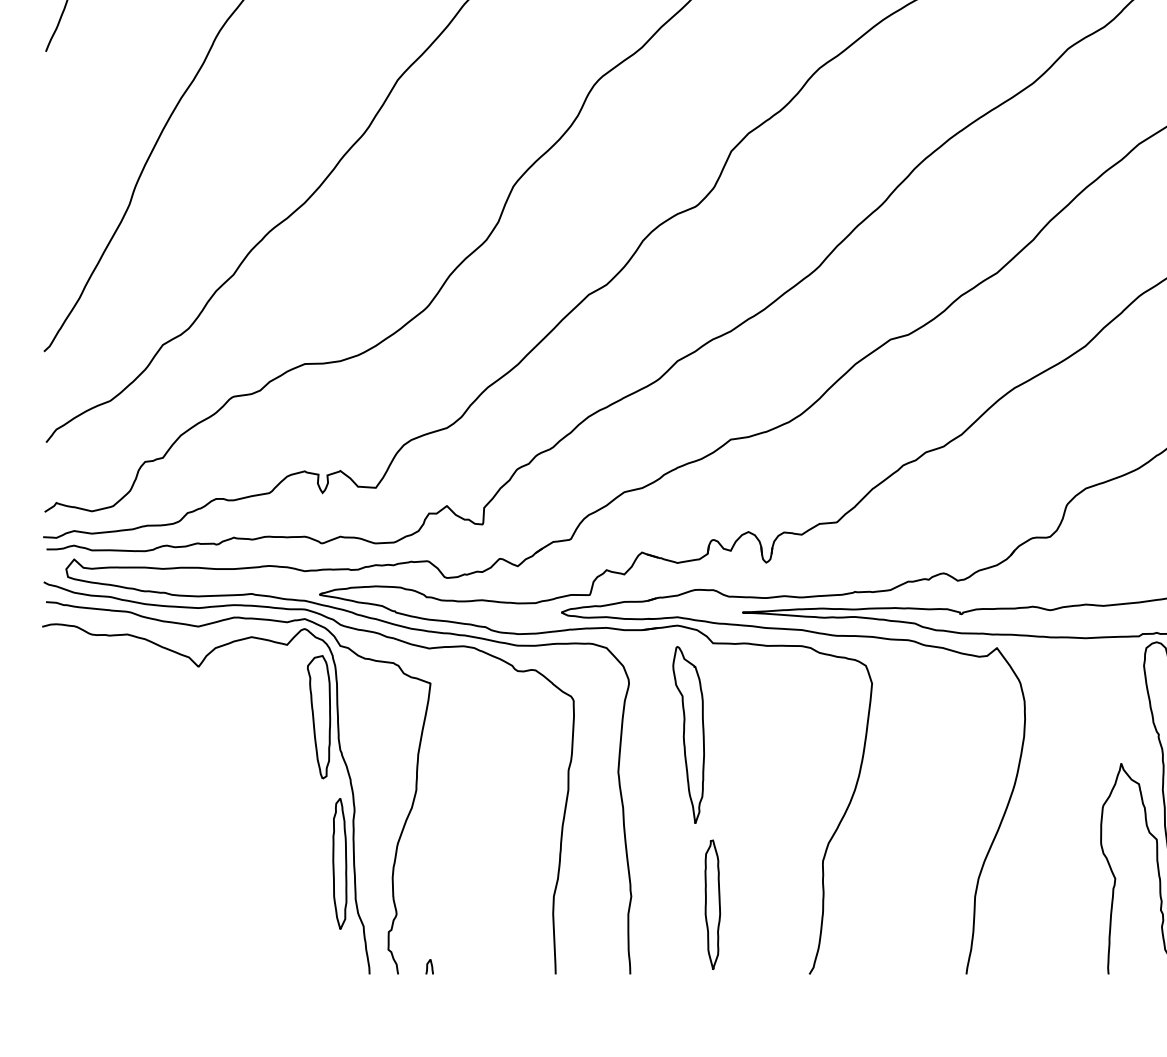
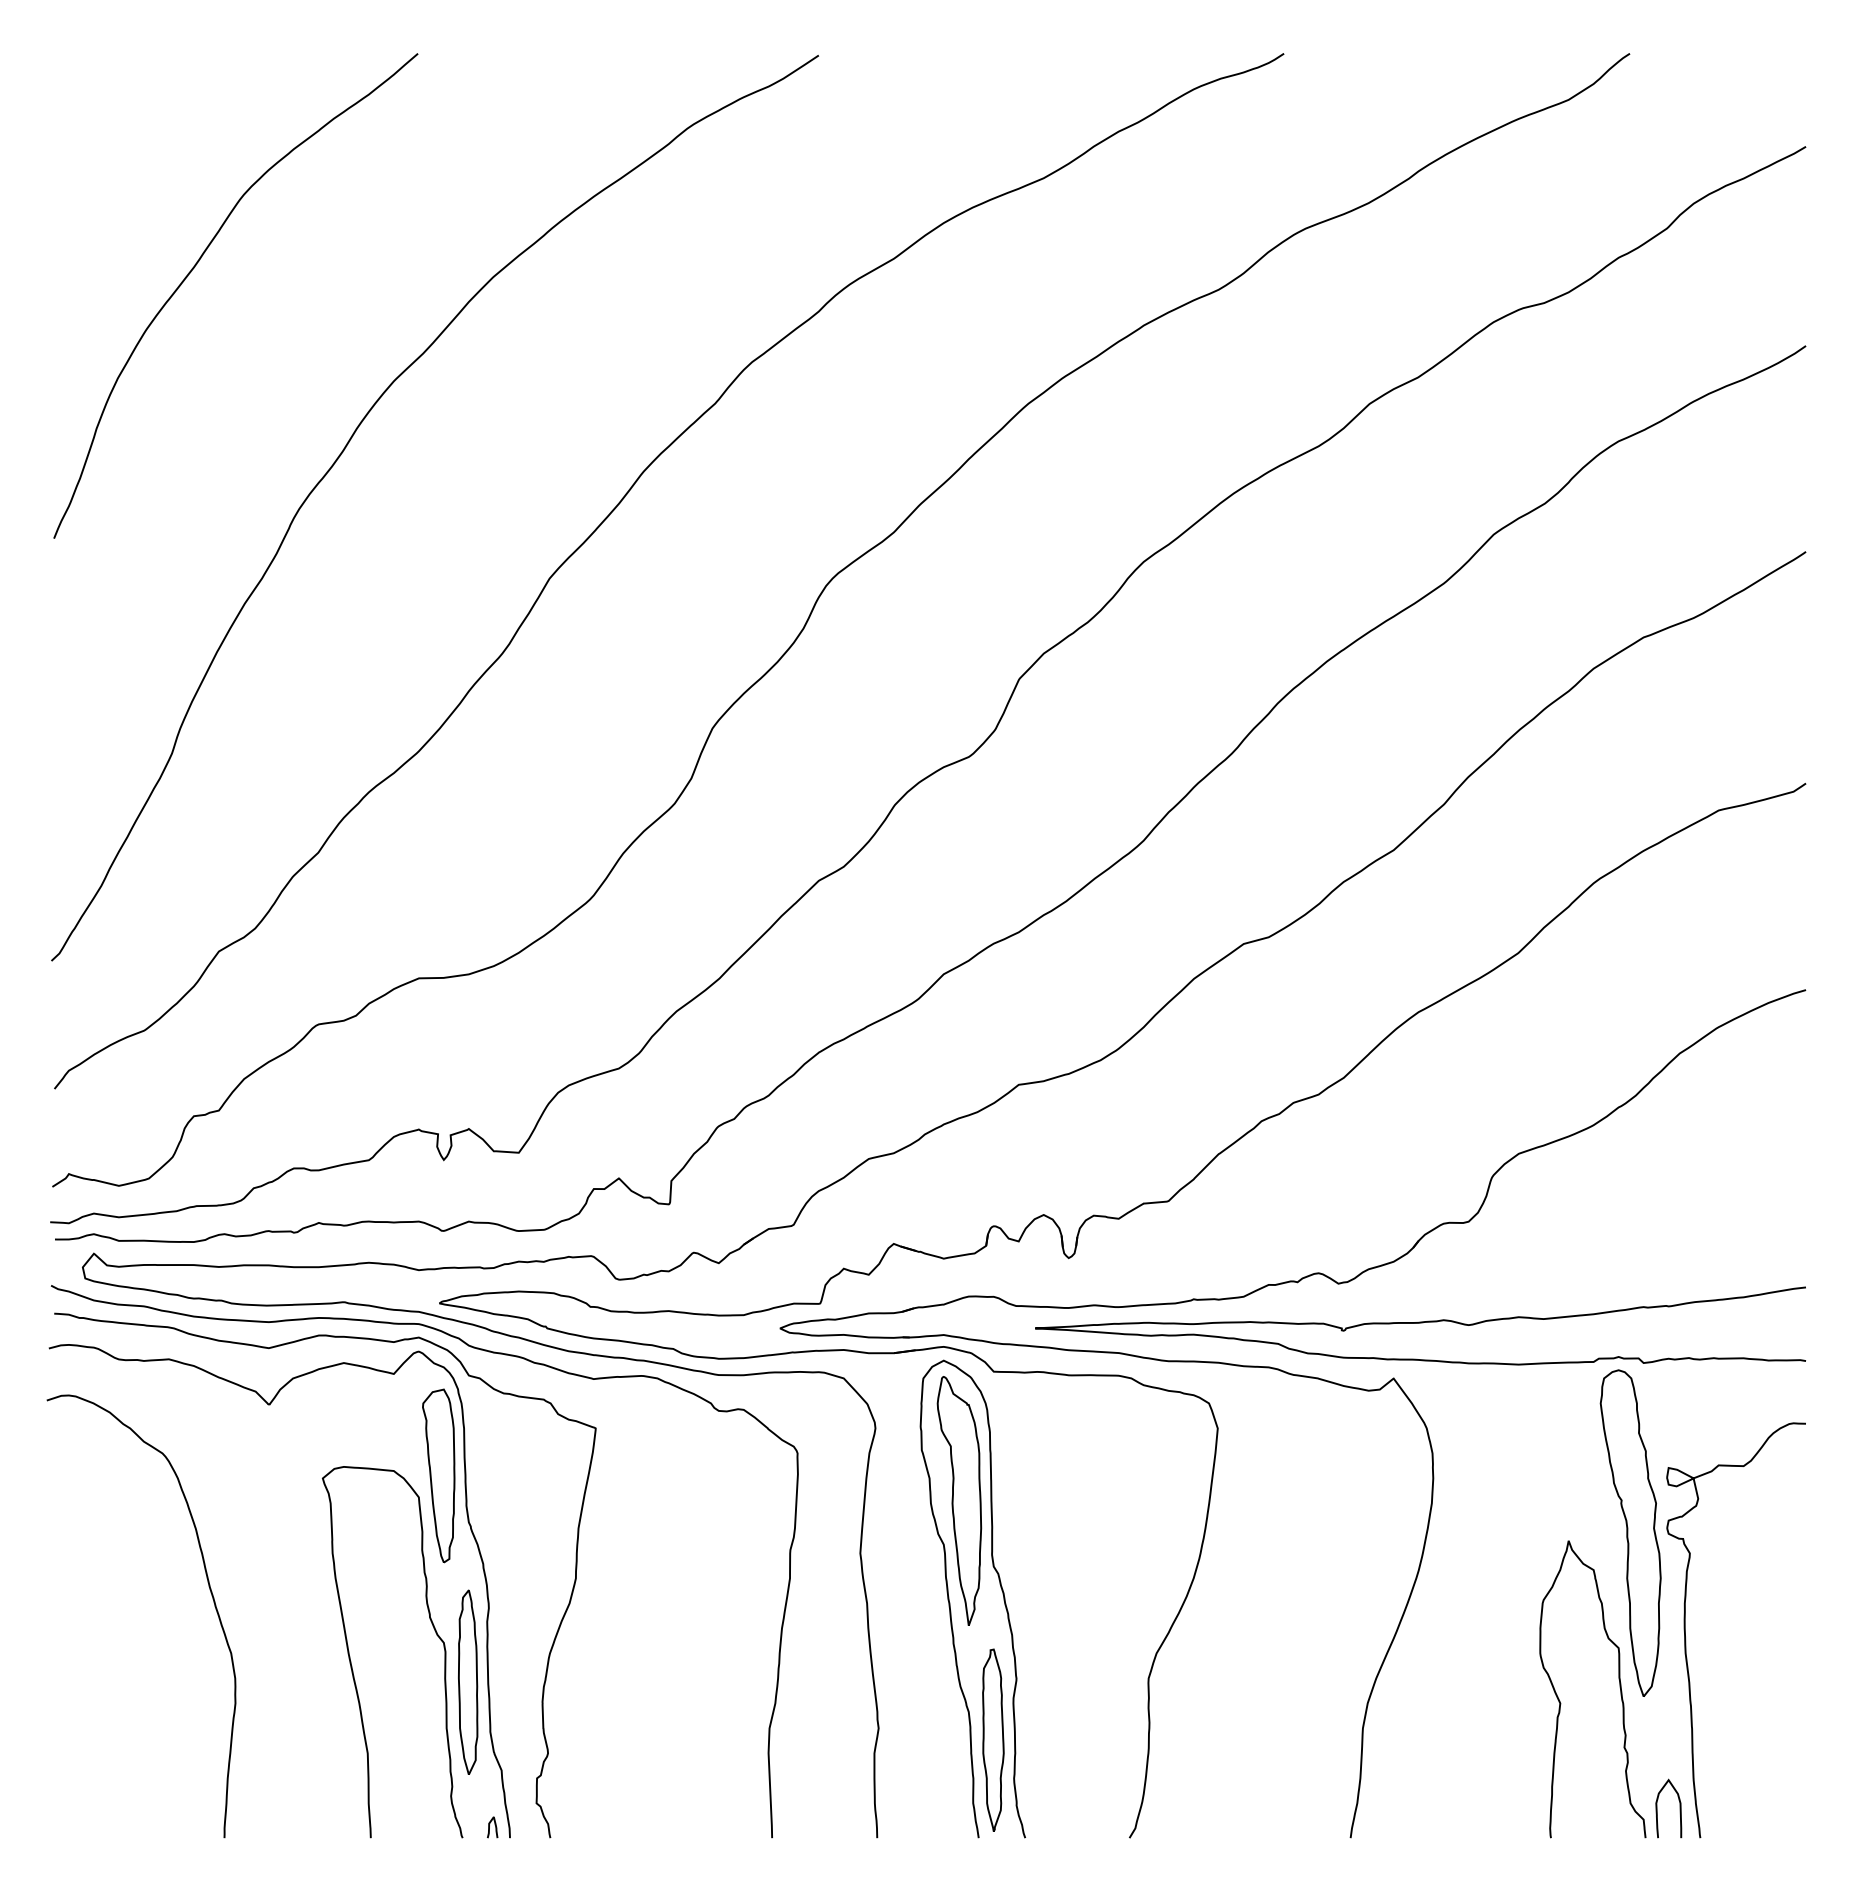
curve: (157, 802) -> (211, 1596), added
curve: (682, 807) -> (950, 1602), added
curve: (257, 849) -> (351, 1661), added
curve: (431, 965) -> (494, 1825), moved

